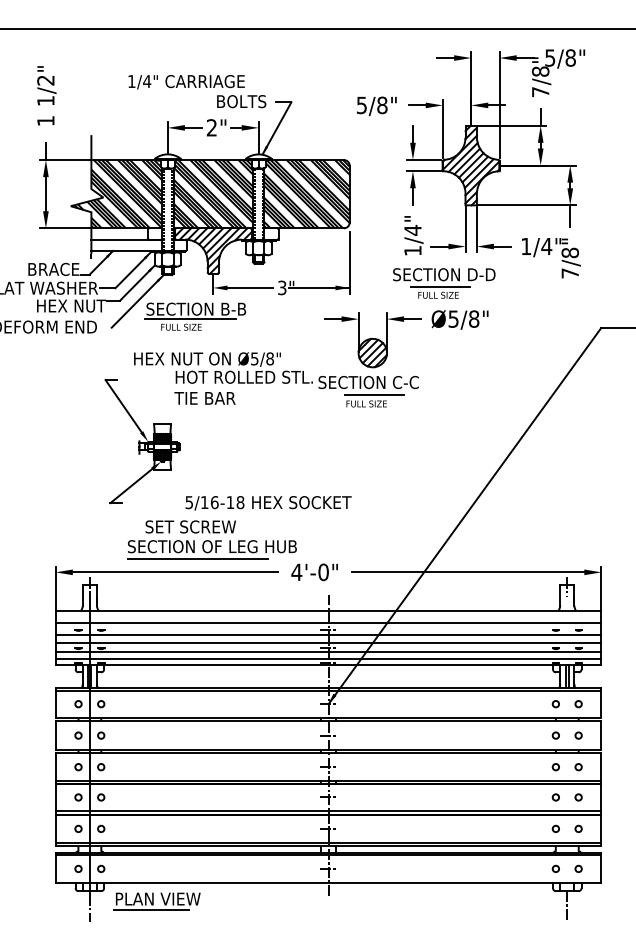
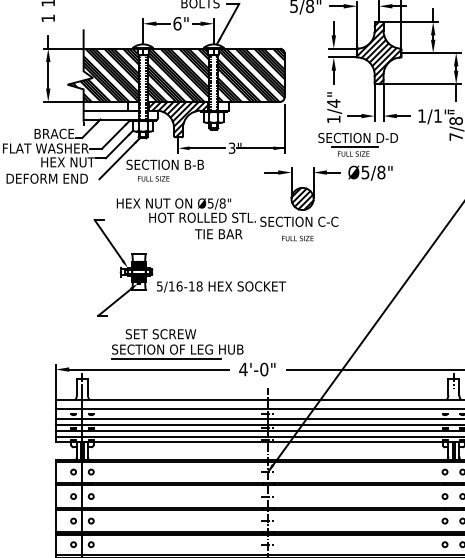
text: (211, 127) -> (177, 23), 2" -> 6"
text: (546, 246) -> (437, 116), 1/4" -> 1/1"
line: (190, 318) -> (160, 172), removed
line: (373, 394) -> (303, 231), removed
text: (204, 398) -> (218, 234), moved
text: (268, 503) -> (221, 287), moved

